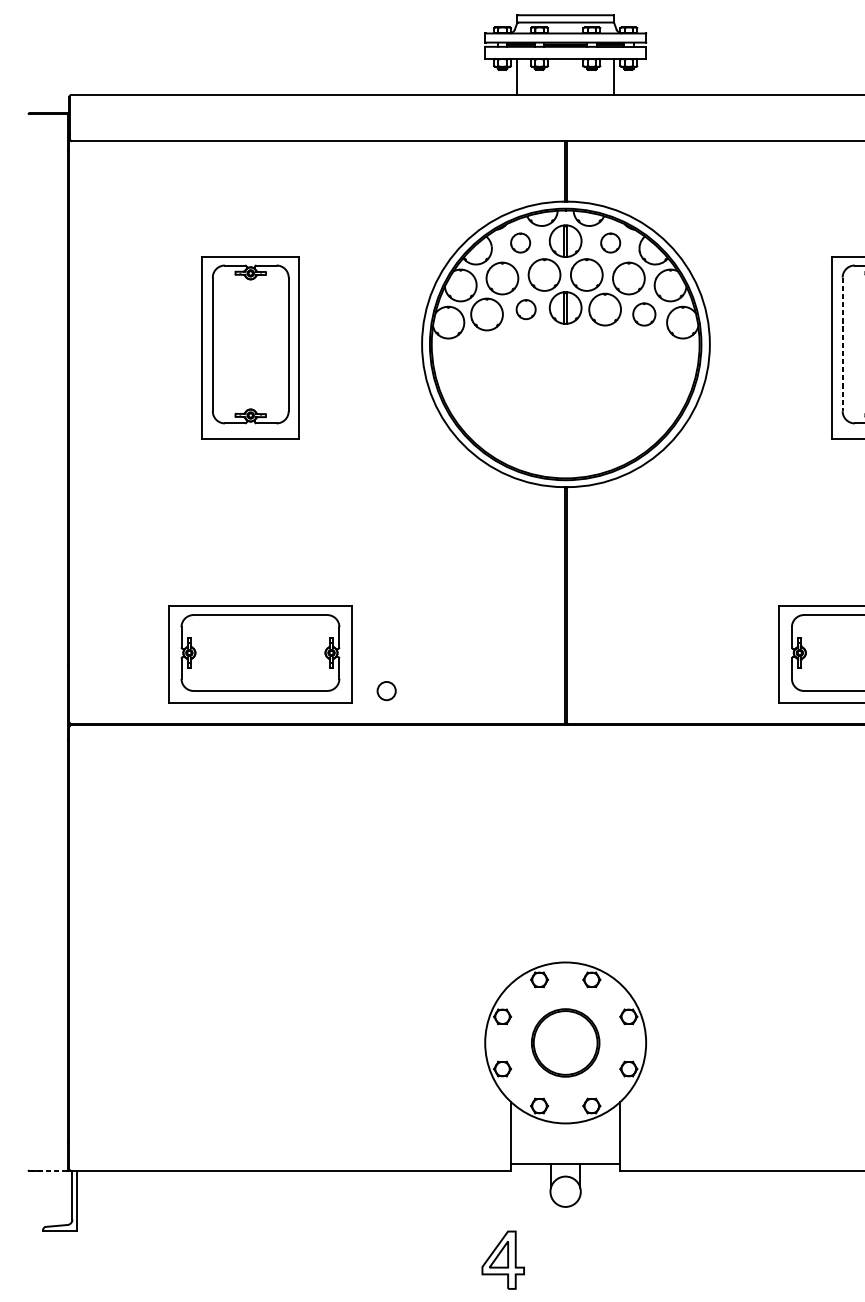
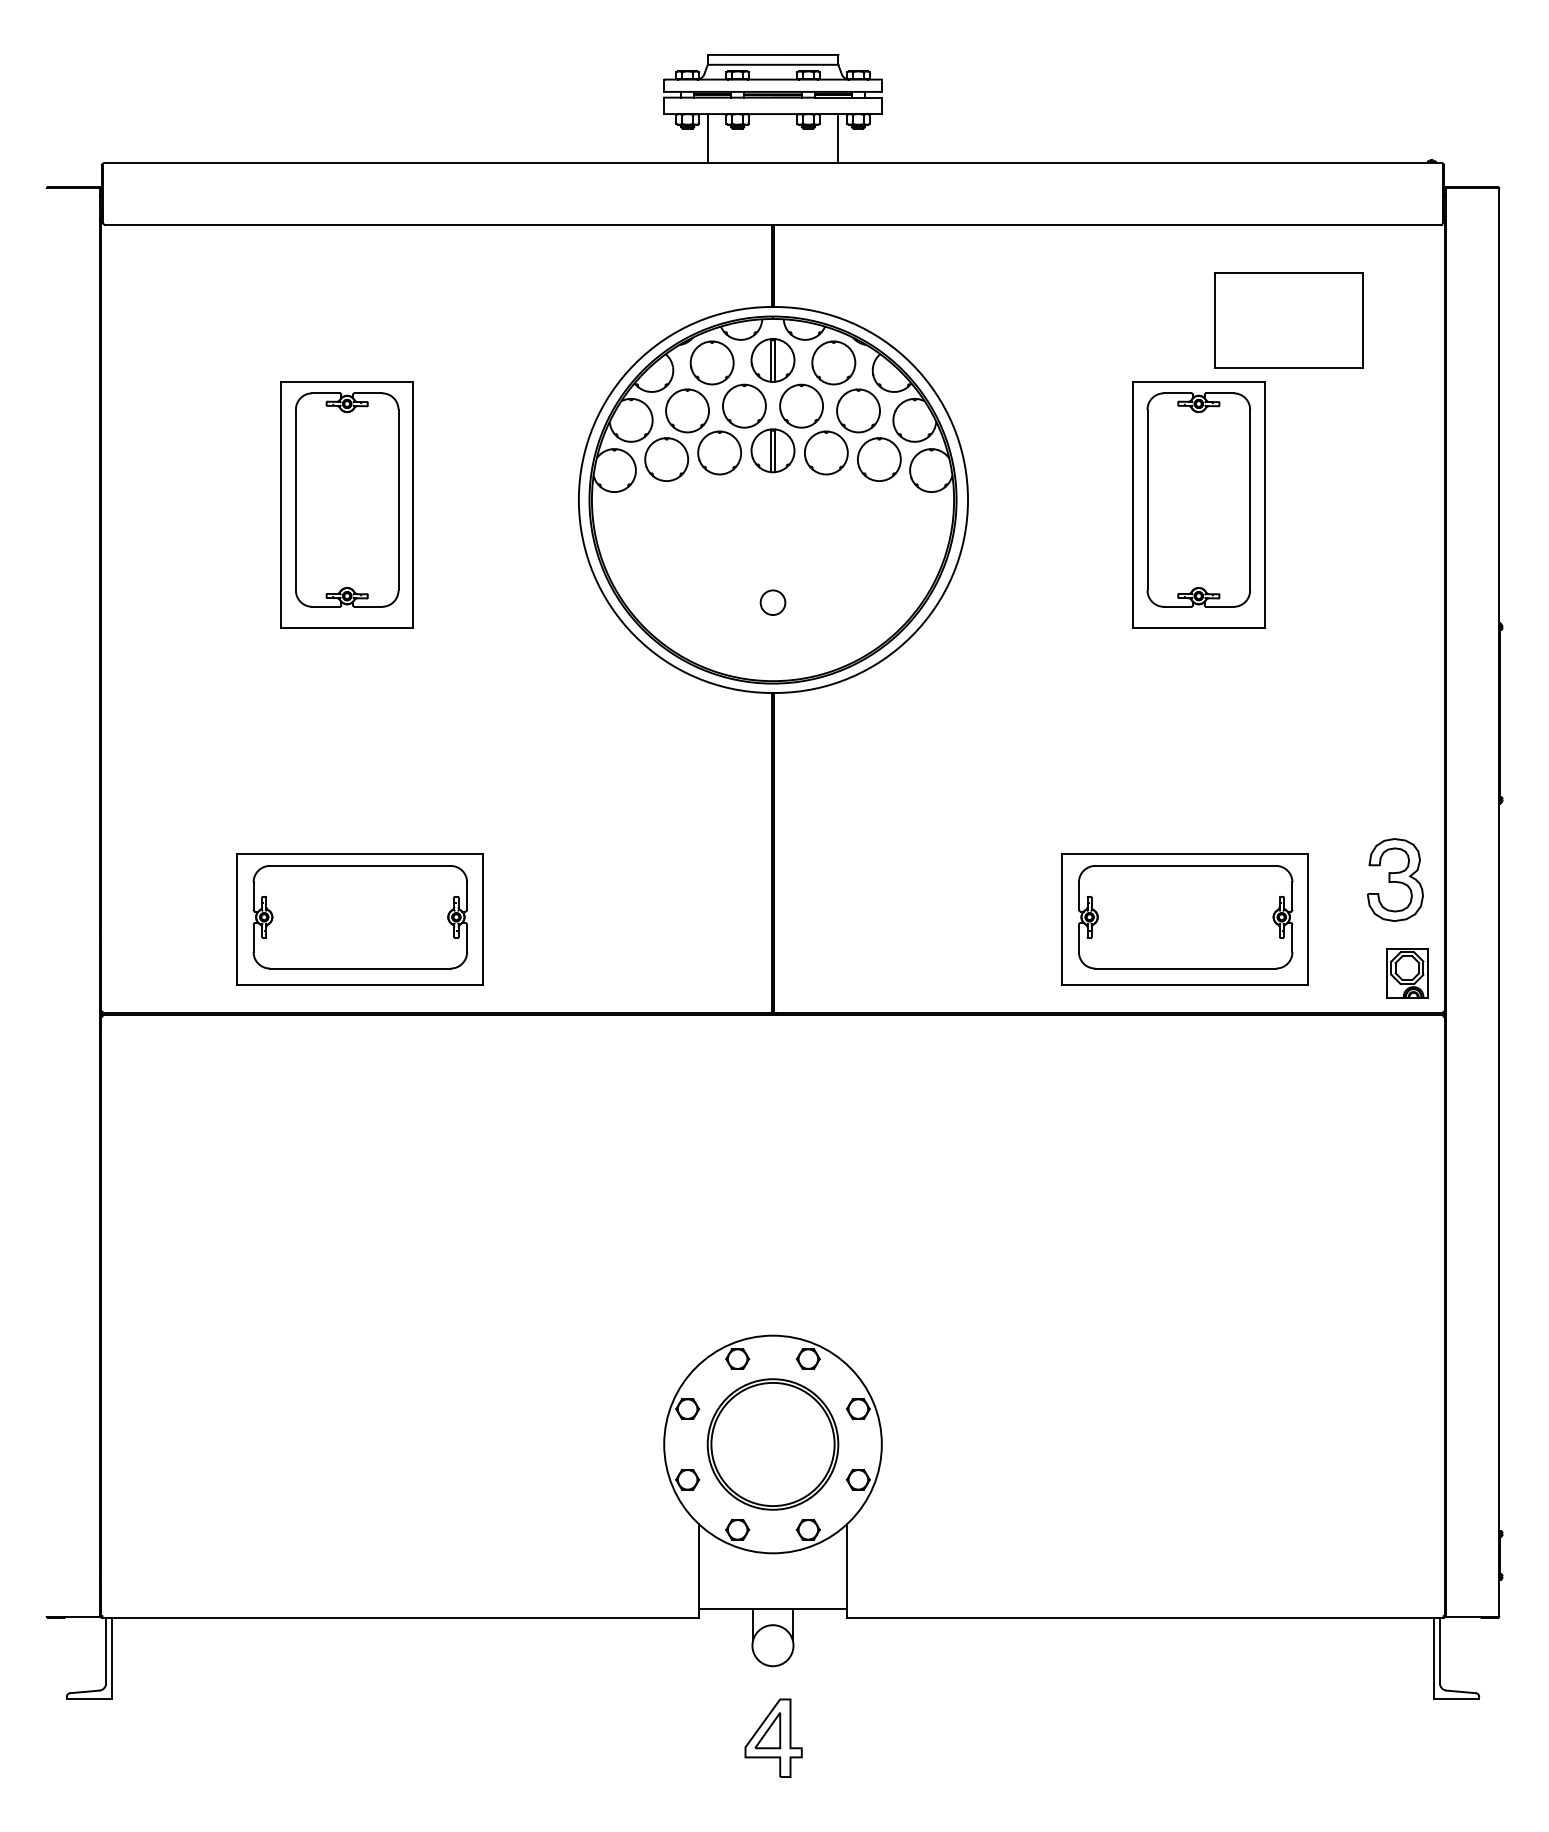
part: (520, 242) -> (711, 362), size x1.67
part: (610, 242) -> (833, 362), size x1.67
part: (526, 309) -> (719, 452), size x1.67
circle: (644, 314) -> (879, 459), size x1.43
line: (842, 344) -> (1147, 500), dashed -> solid
circle: (386, 690) -> (772, 602), moved
part: (565, 1042) -> (772, 1444), size x1.43
line: (49, 1170) -> (74, 1616), dashed -> solid
part: (503, 1259) -> (773, 1737), moved

